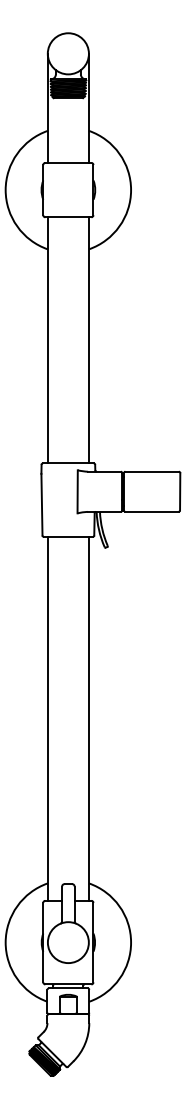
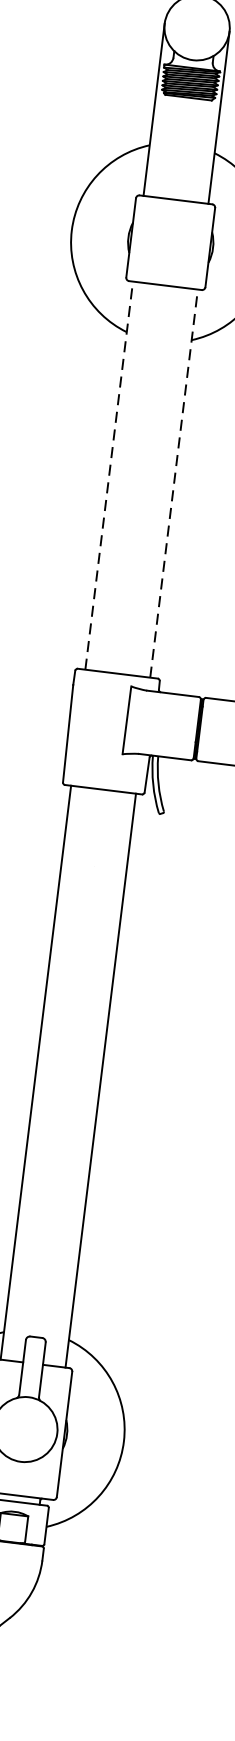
line: (47, 339) -> (108, 474), solid -> dashed
line: (88, 339) -> (173, 482), solid -> dashed

